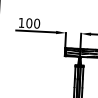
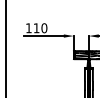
text: (29, 23) -> (36, 28), 100 -> 110

